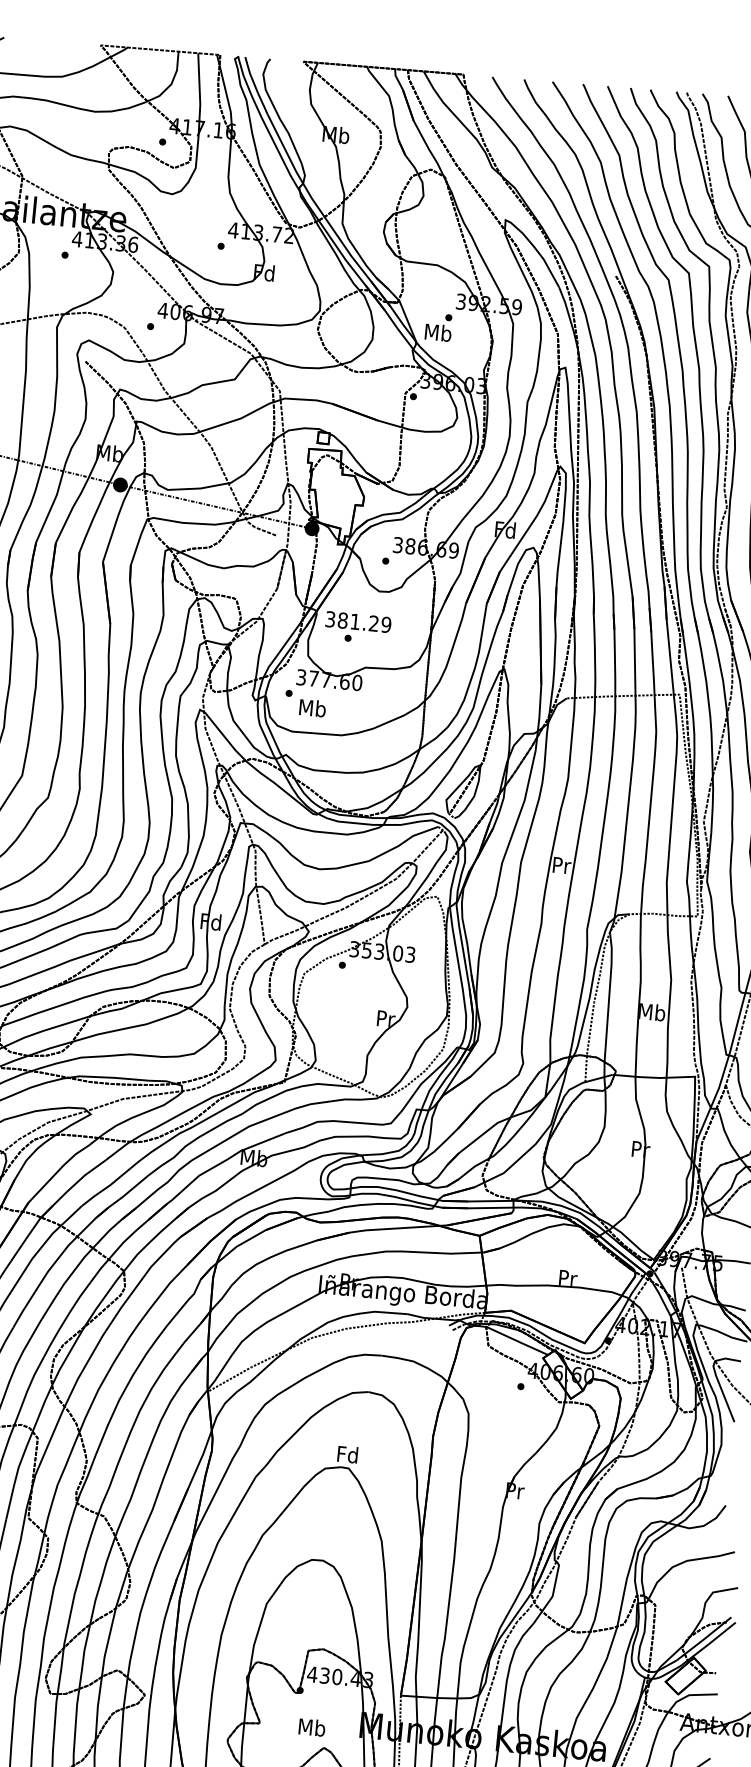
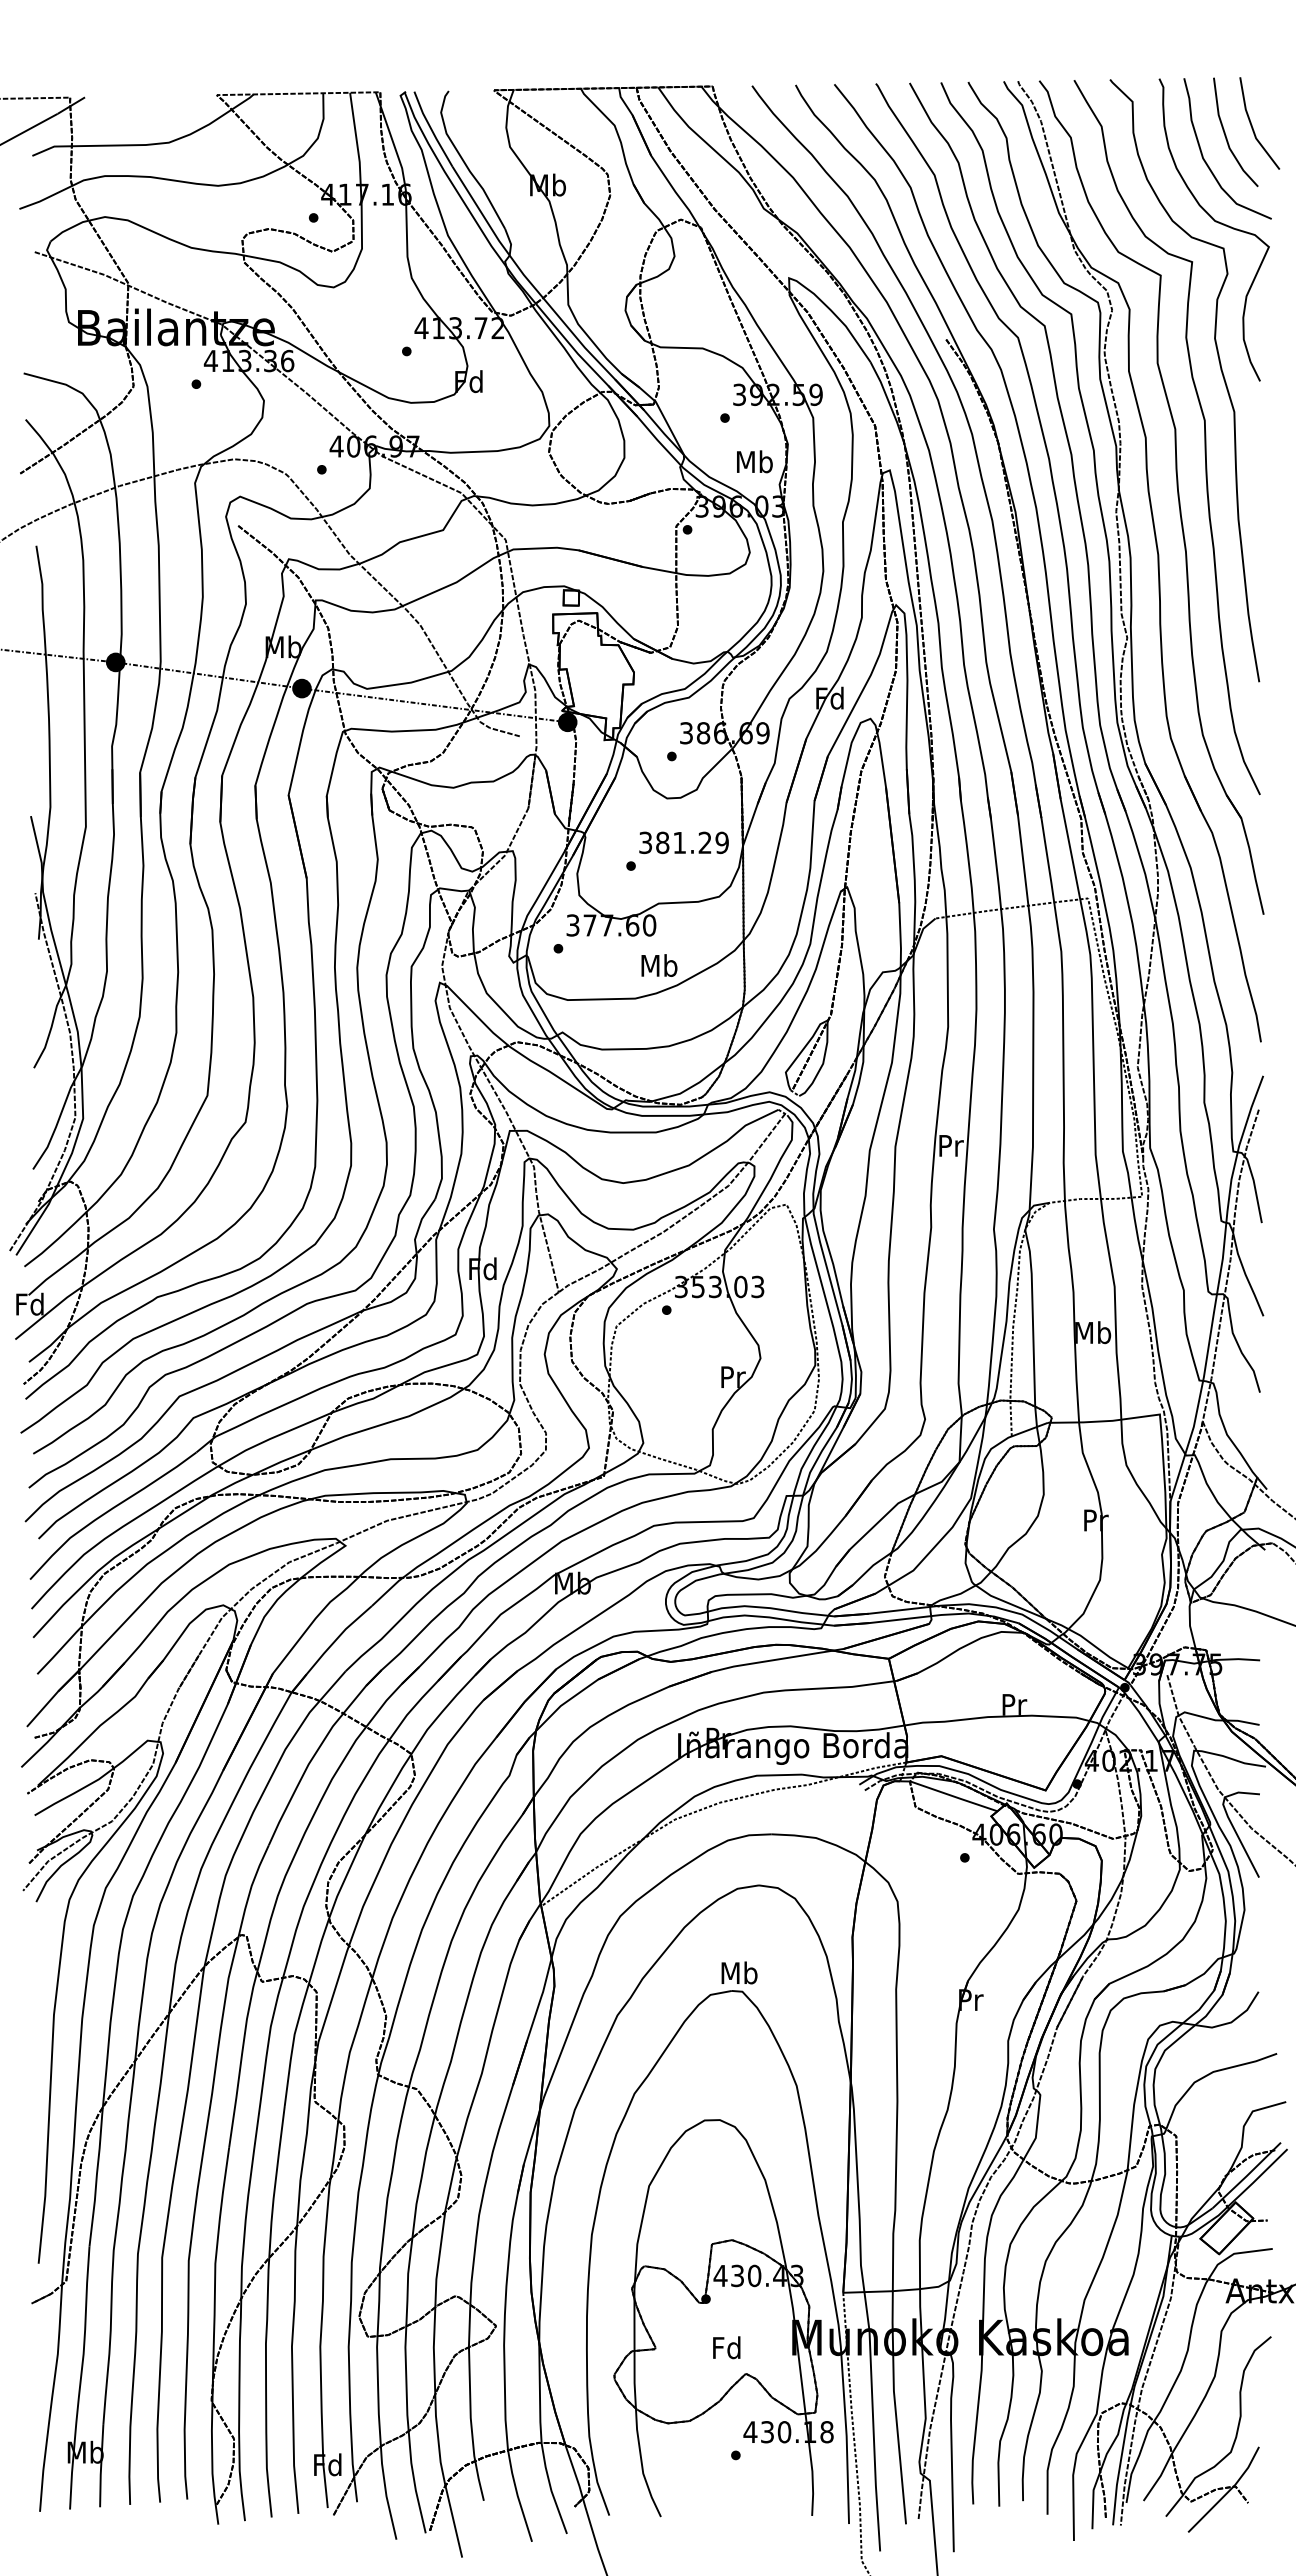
text: (438, 332) -> (754, 461), moved
text: (358, 621) -> (683, 842), moved
text: (312, 708) -> (659, 965), moved
text: (348, 1454) -> (739, 1972), Fd -> Mb
text: (312, 1727) -> (727, 2347), Mb -> Fd

